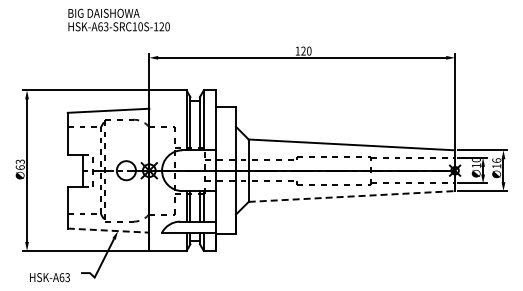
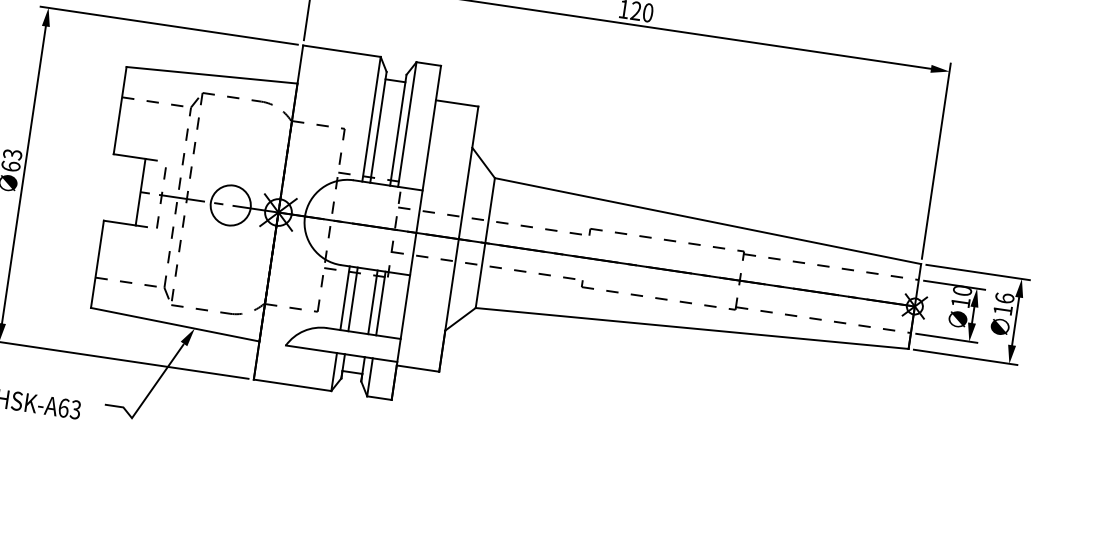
line: (352, 196) -> (693, 328), dashed -> solid
line: (108, 230) -> (175, 324), dashed -> solid

